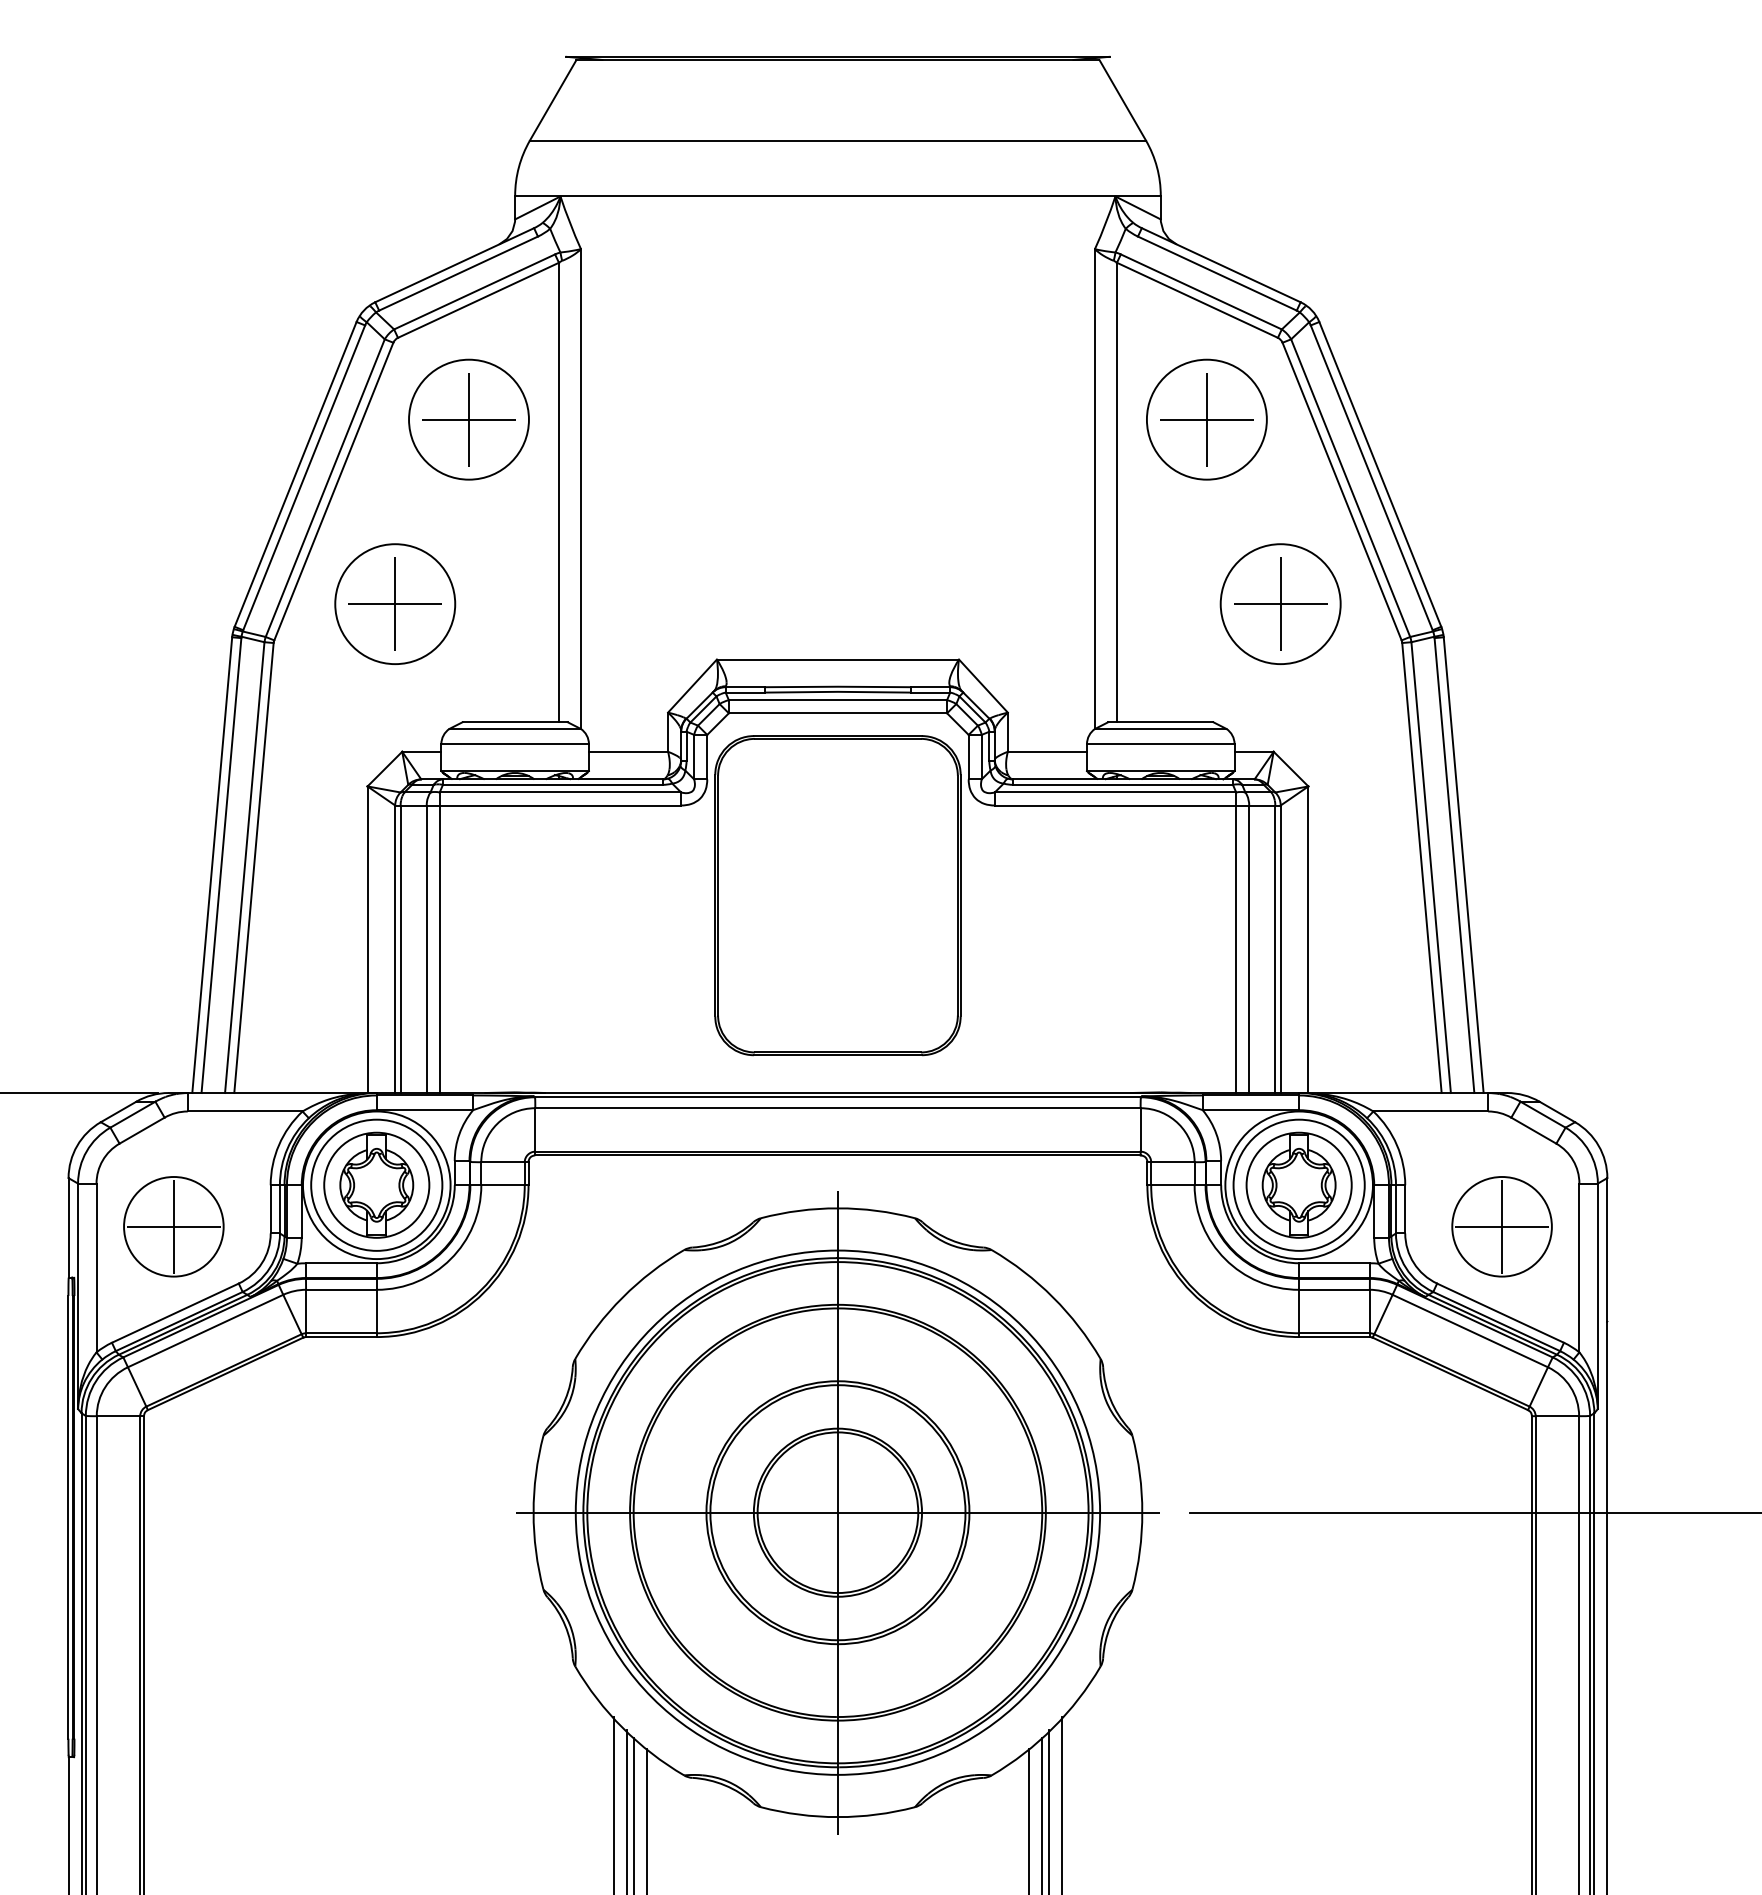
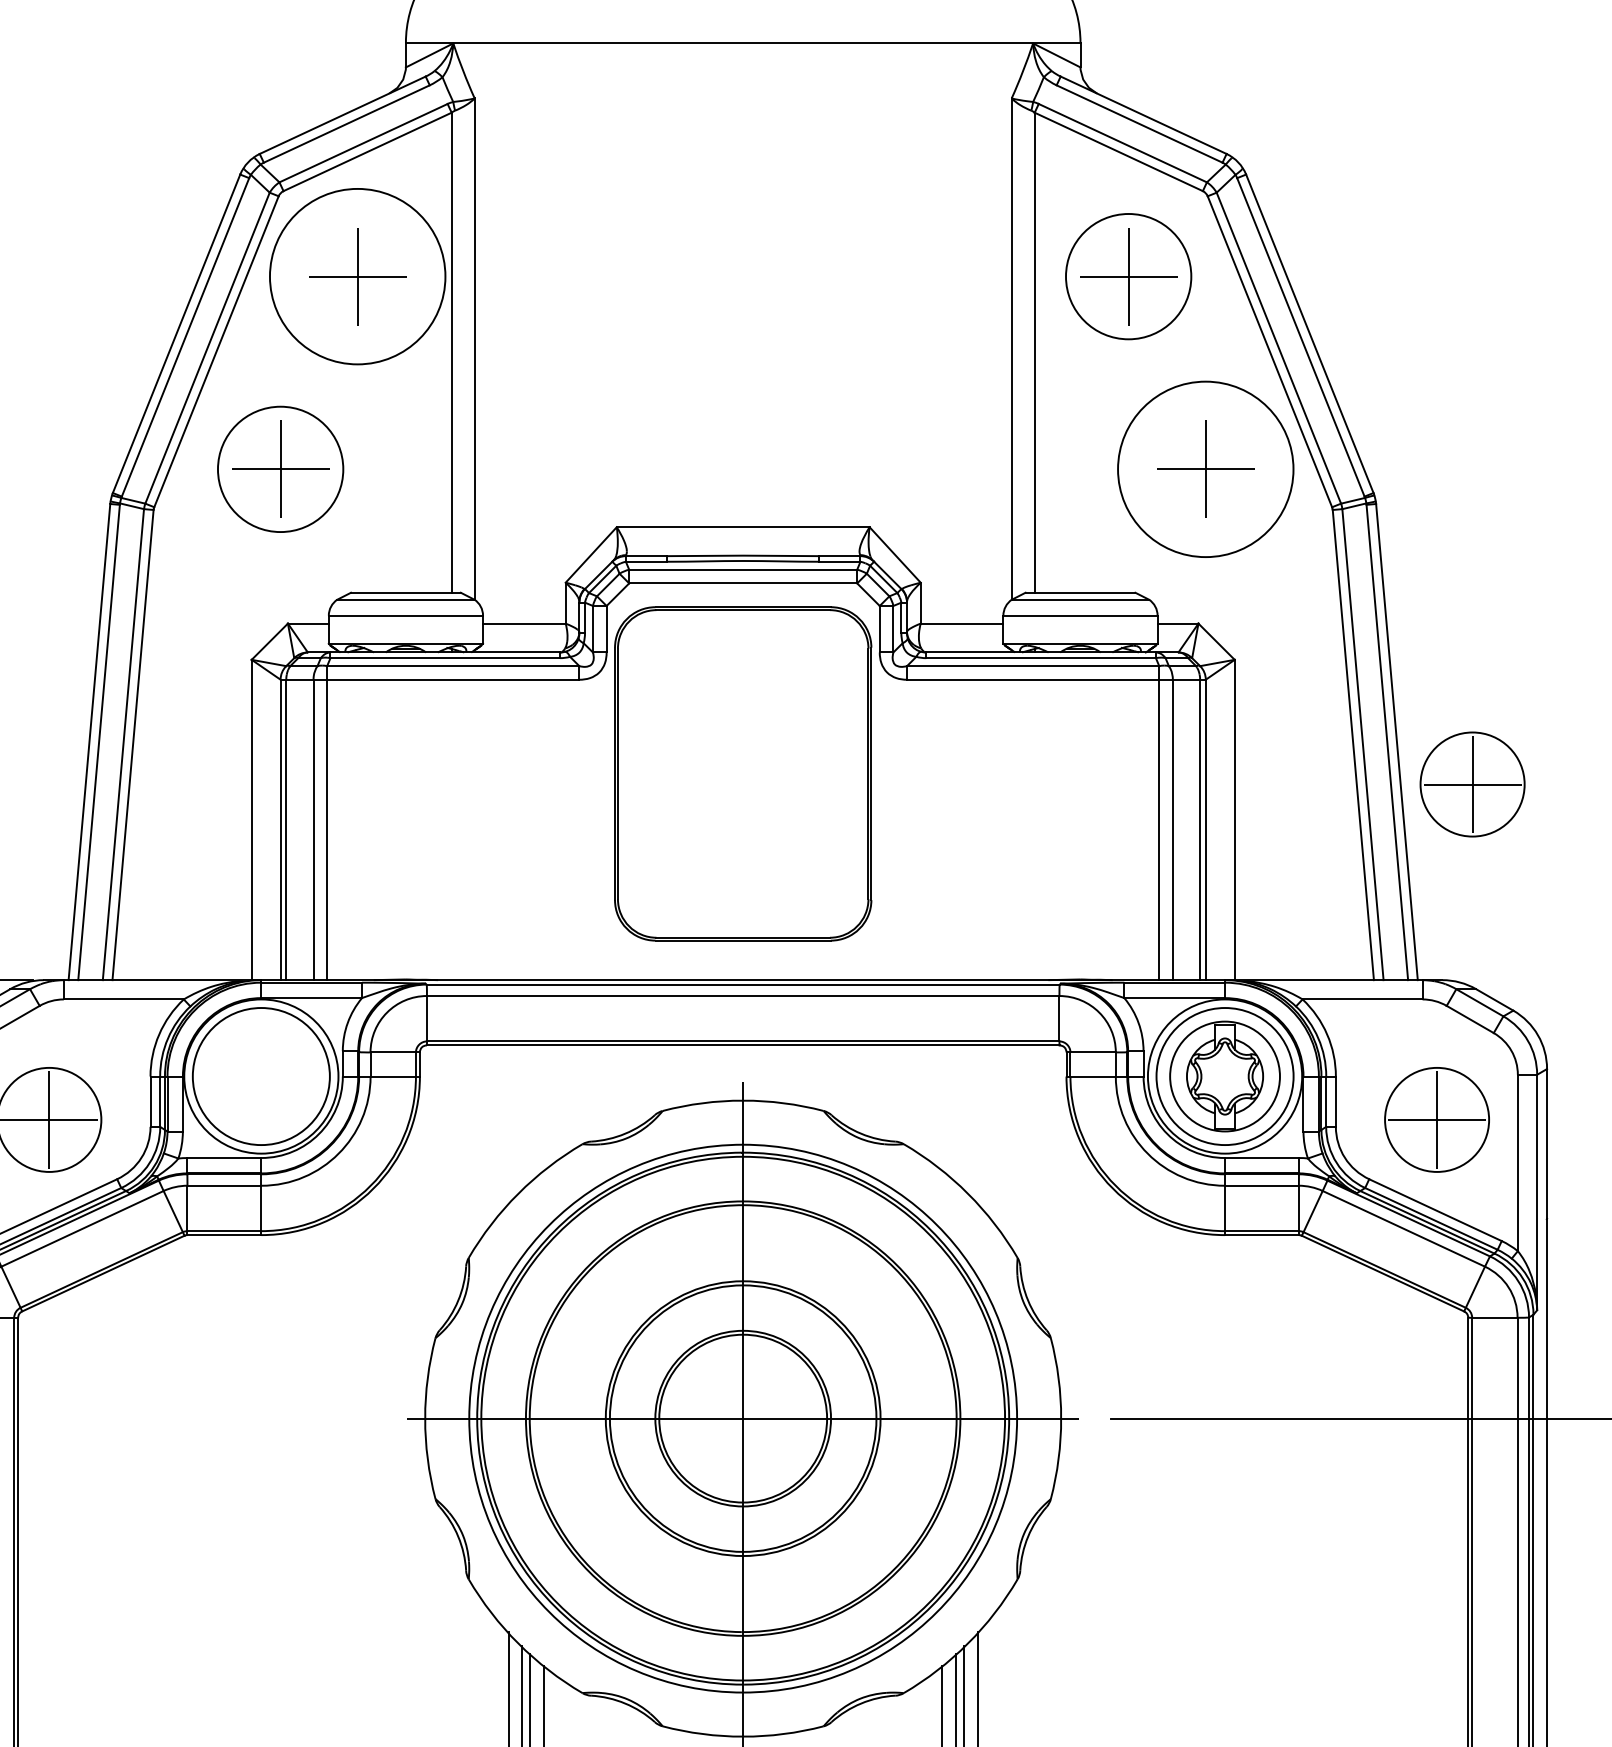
circle: (468, 419) -> (357, 276), size x1.4
circle: (1280, 604) -> (1205, 469), size x1.4
part: (1535, 905) -> (1471, 784), added
part: (376, 1184) -> (261, 1075), removed

